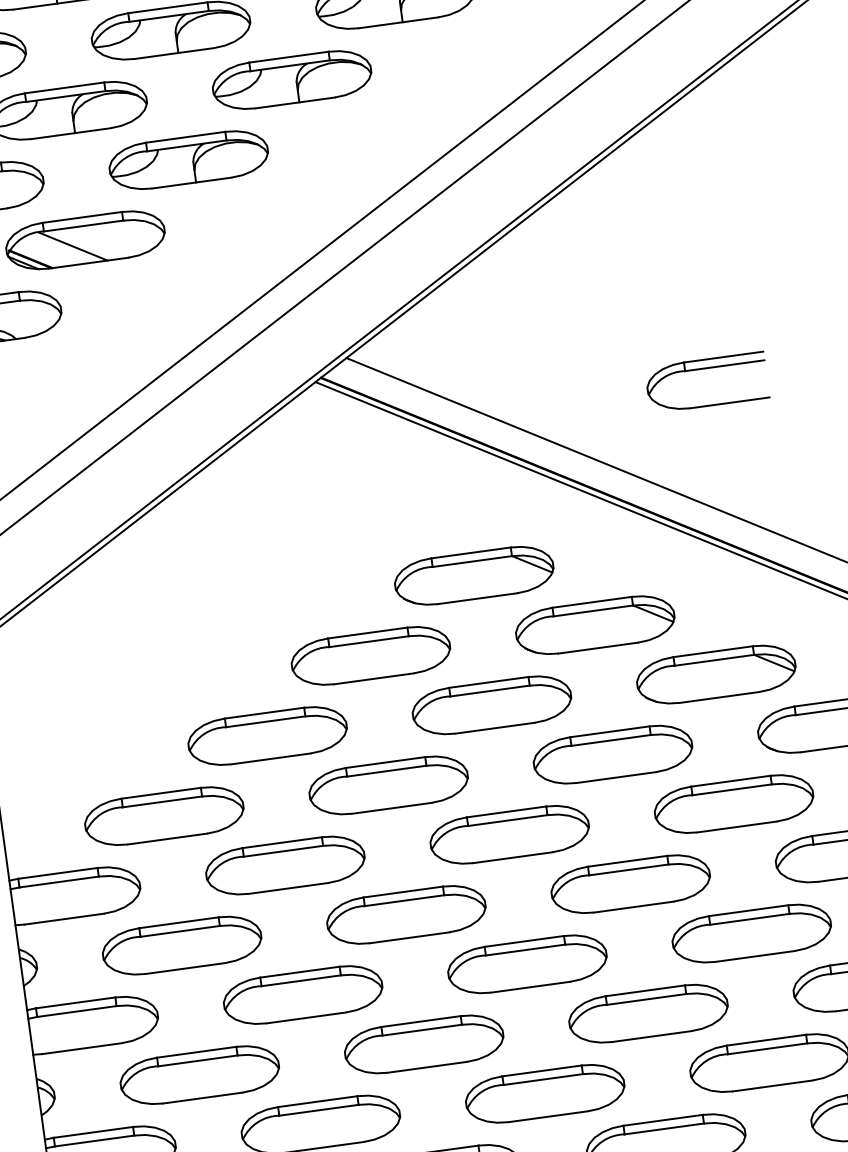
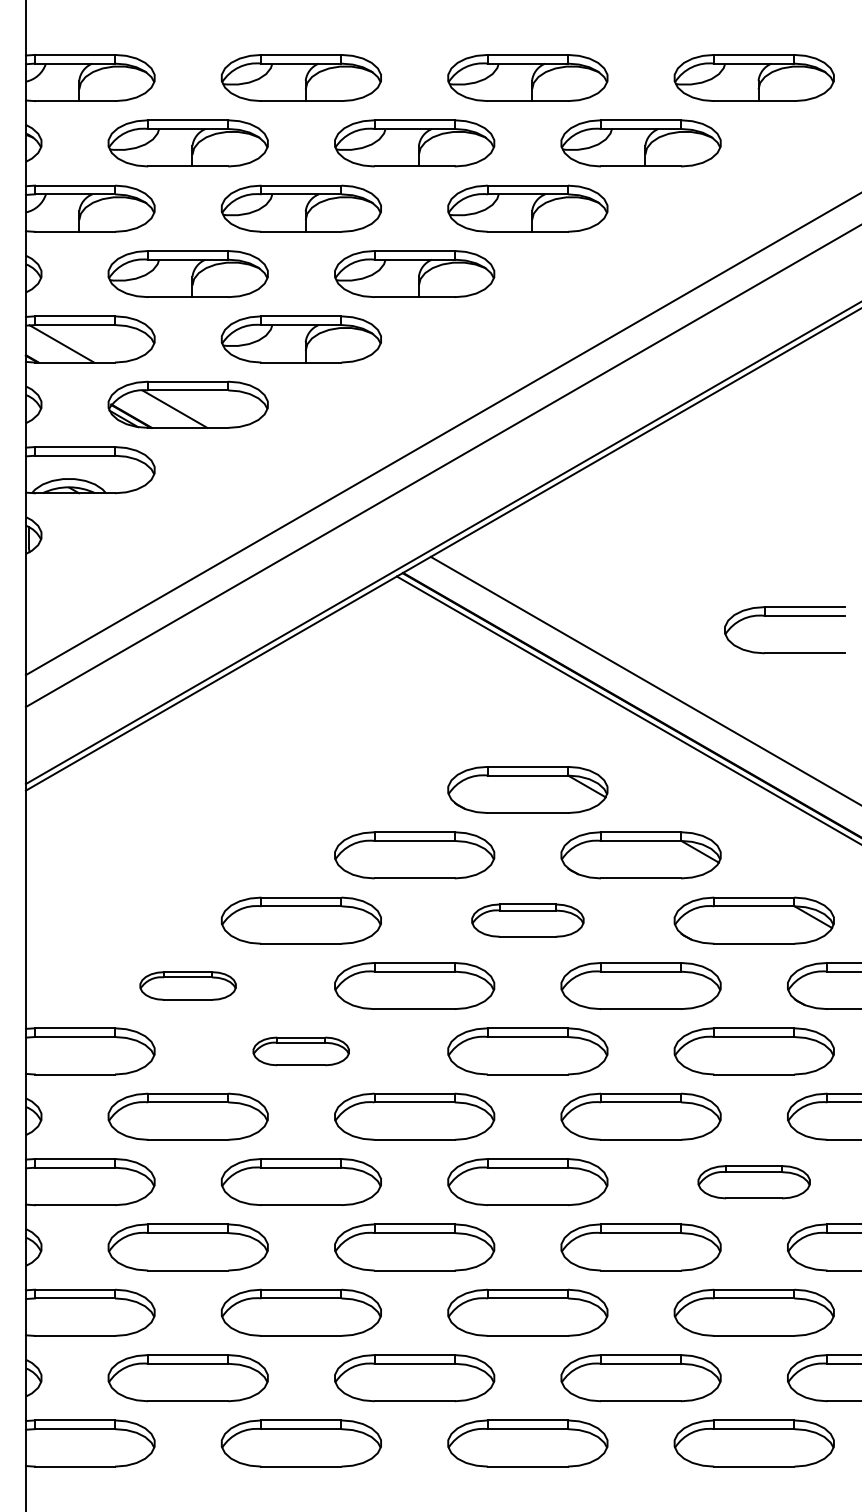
part: (491, 705) -> (527, 920), size x0.7
part: (163, 815) -> (187, 985), size x0.6
part: (284, 865) -> (300, 1051), size x0.6
part: (751, 934) -> (753, 1182), size x0.7

